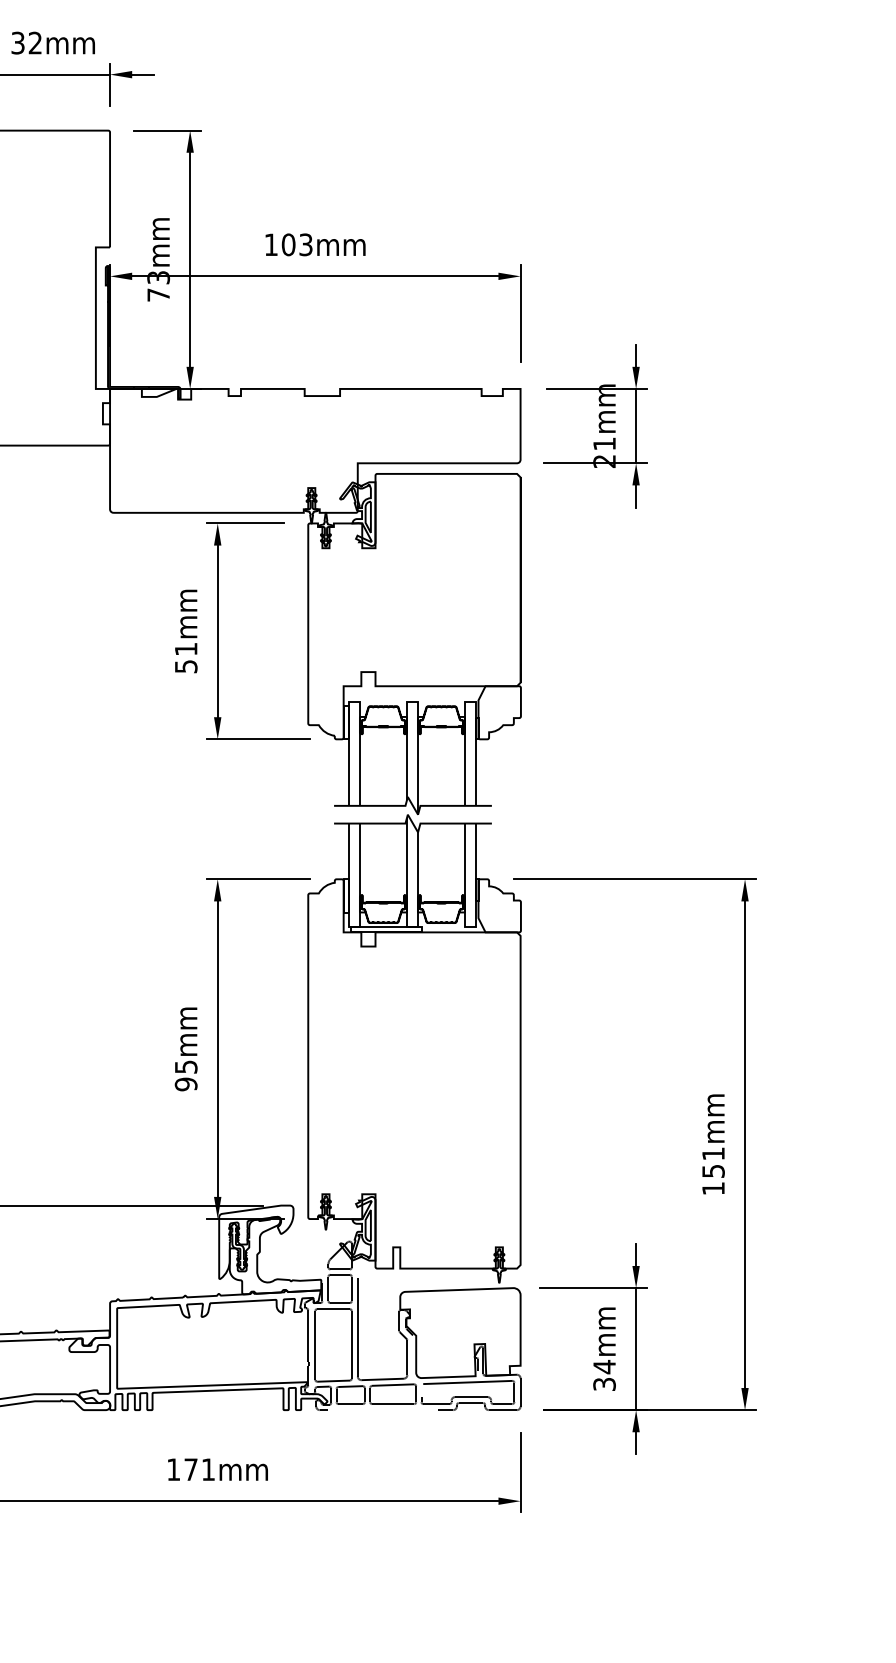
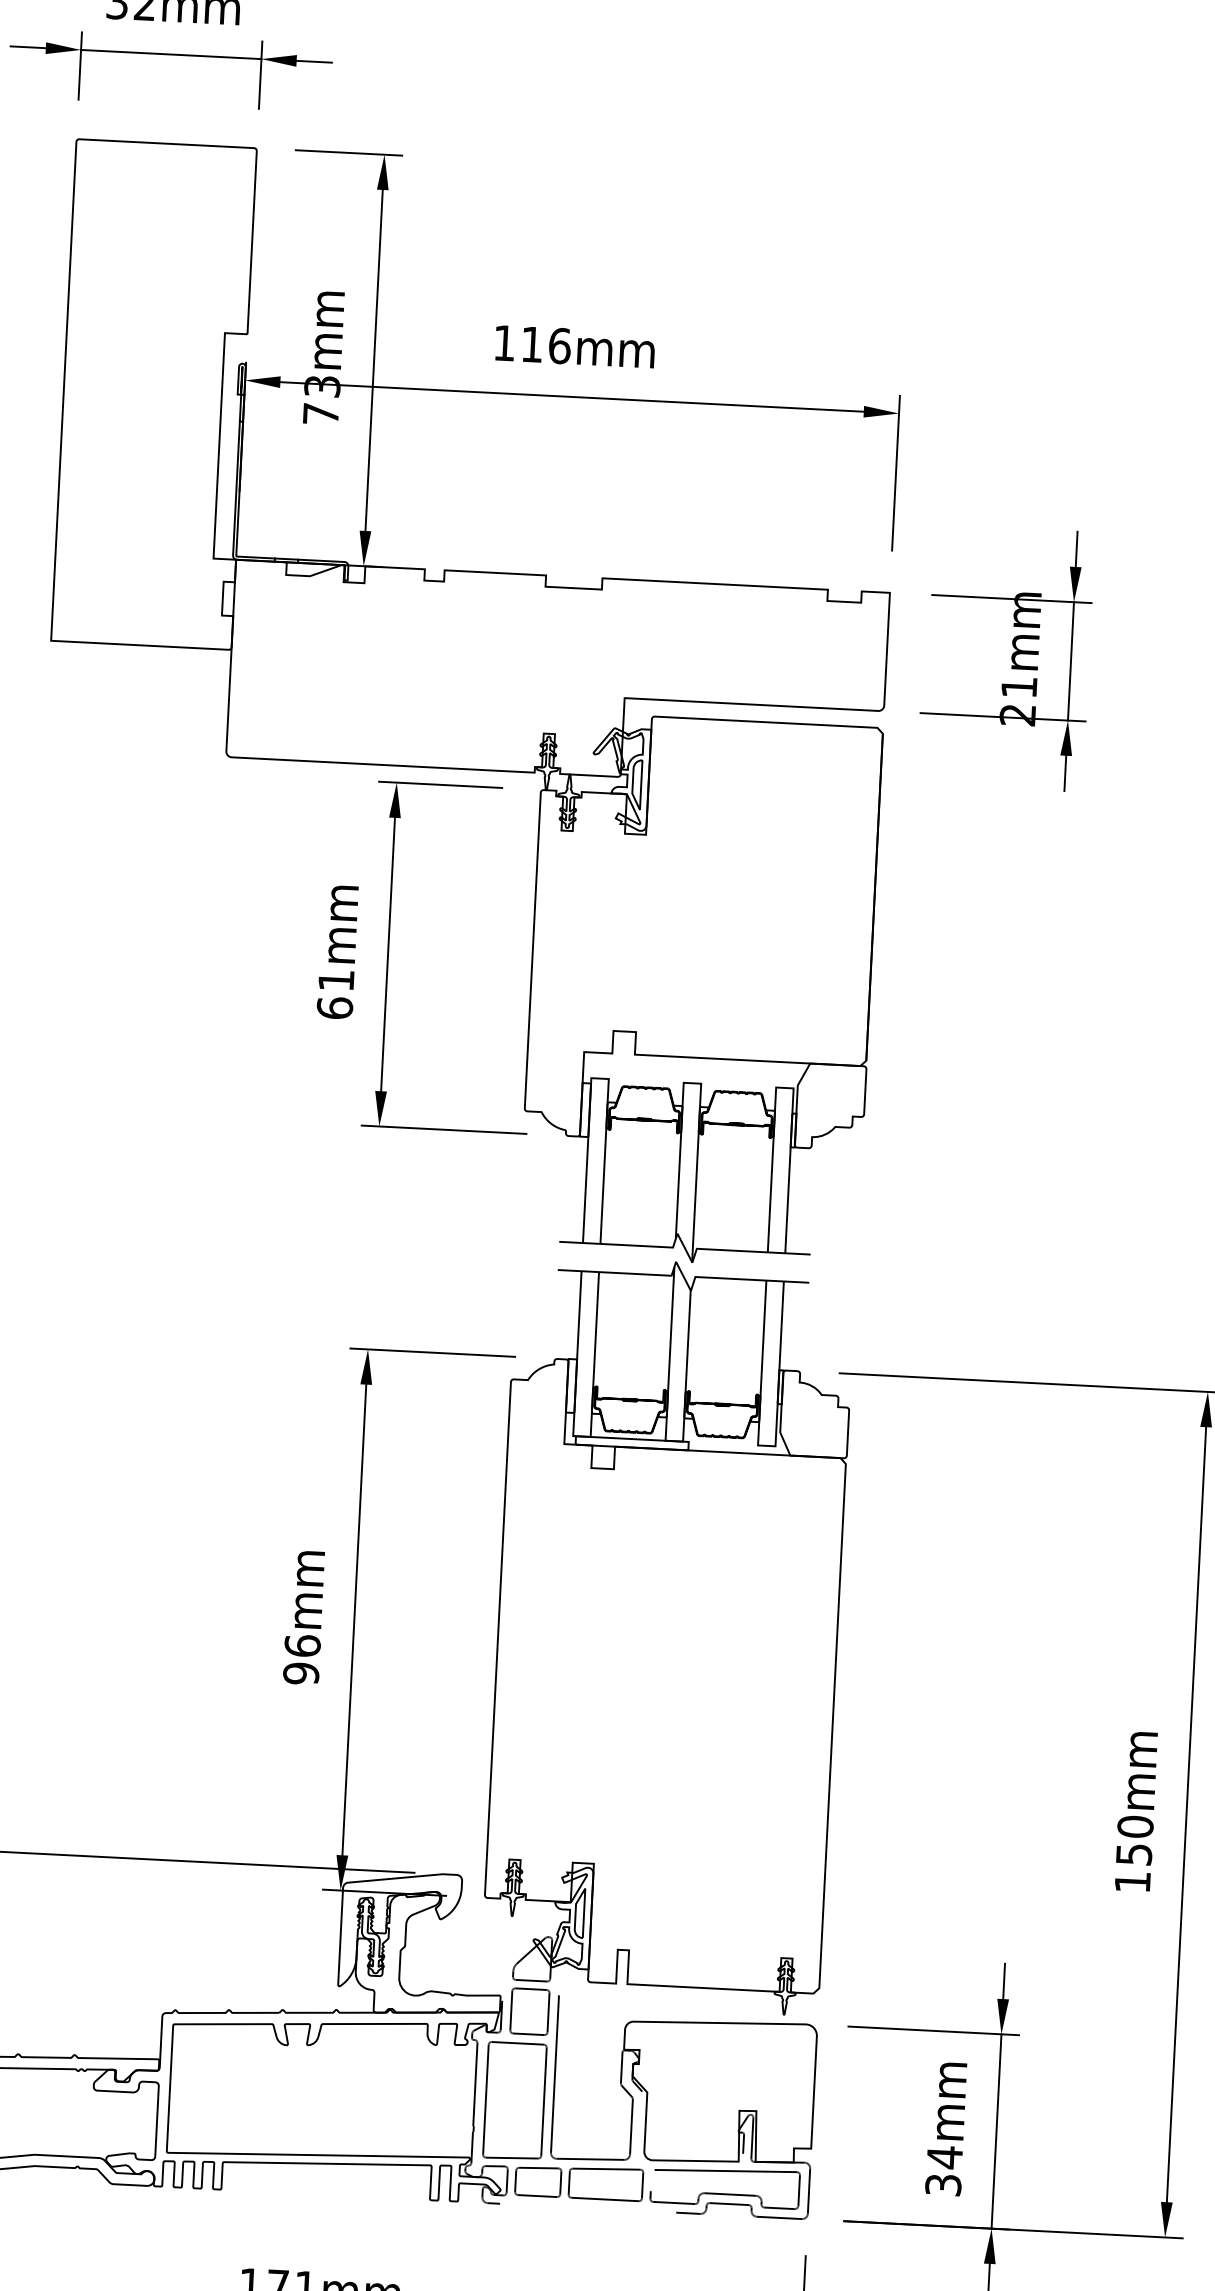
text: (296, 244) -> (544, 344), 103mm -> 116mm
text: (185, 666) -> (333, 1007), 51mm -> 61mm
text: (185, 1066) -> (301, 1644), 95mm -> 96mm
text: (713, 1153) -> (1135, 1826), 151mm -> 150mm

